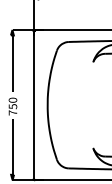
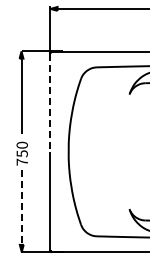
line: (33, 69) -> (49, 103), solid -> dashed
line: (12, 148) -> (21, 209), solid -> dashed

